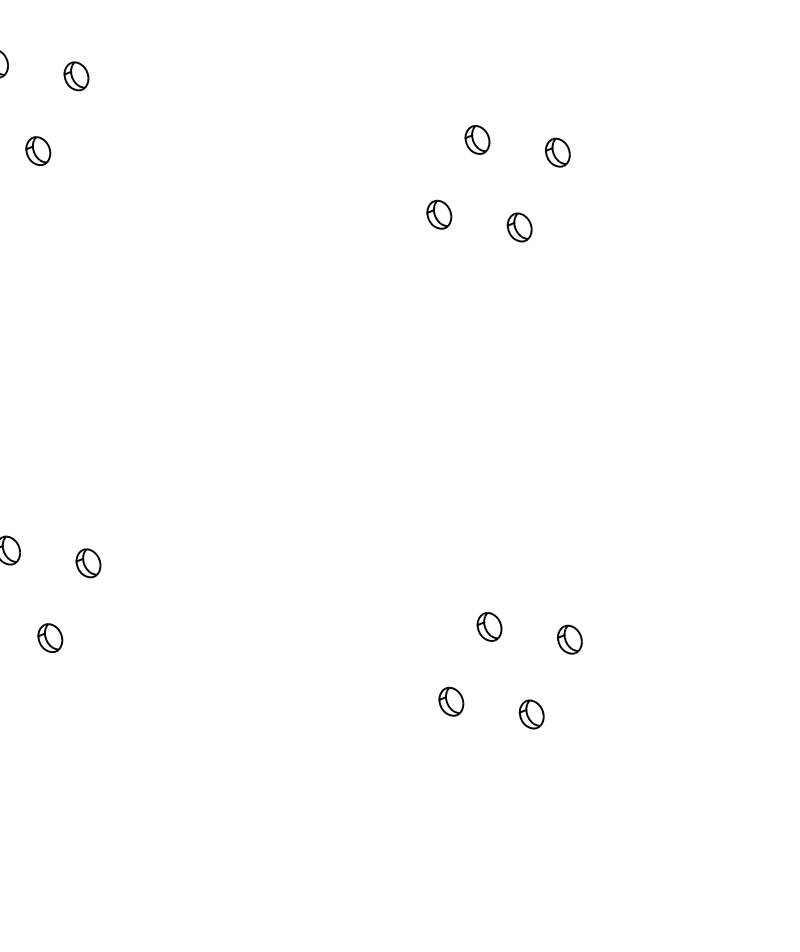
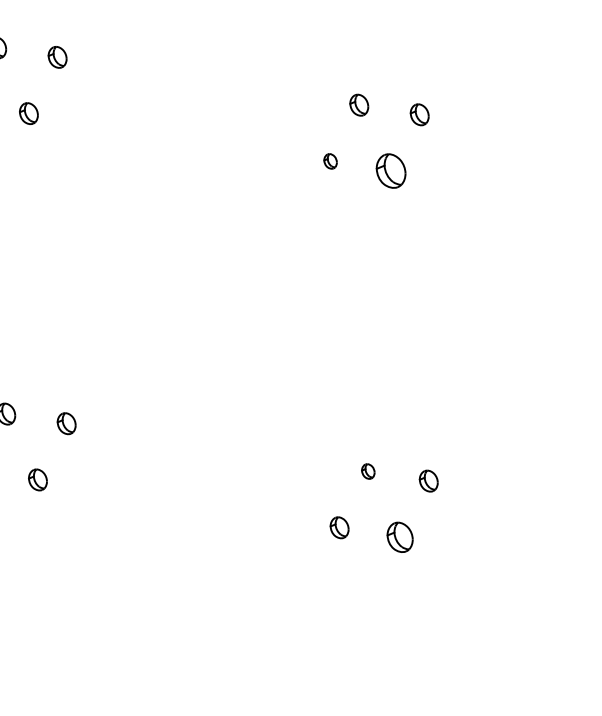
part: (439, 214) -> (330, 161), size x0.7
part: (519, 227) -> (390, 171), size x1.6
part: (489, 626) -> (368, 471), size x0.7
part: (531, 714) -> (399, 537), size x1.4

